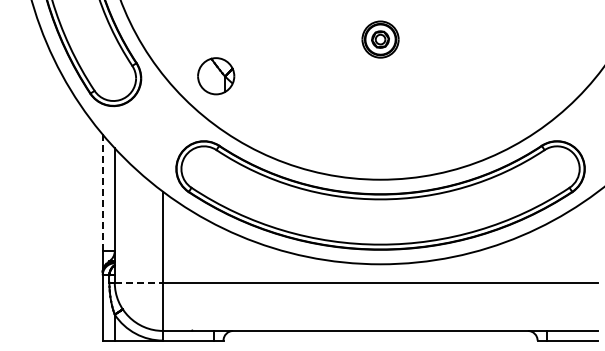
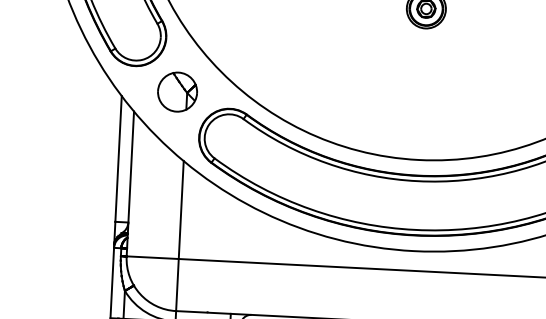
part: (216, 76) -> (177, 92), moved
line: (102, 193) -> (118, 159), dashed -> solid
line: (139, 282) -> (153, 257), dashed -> solid

